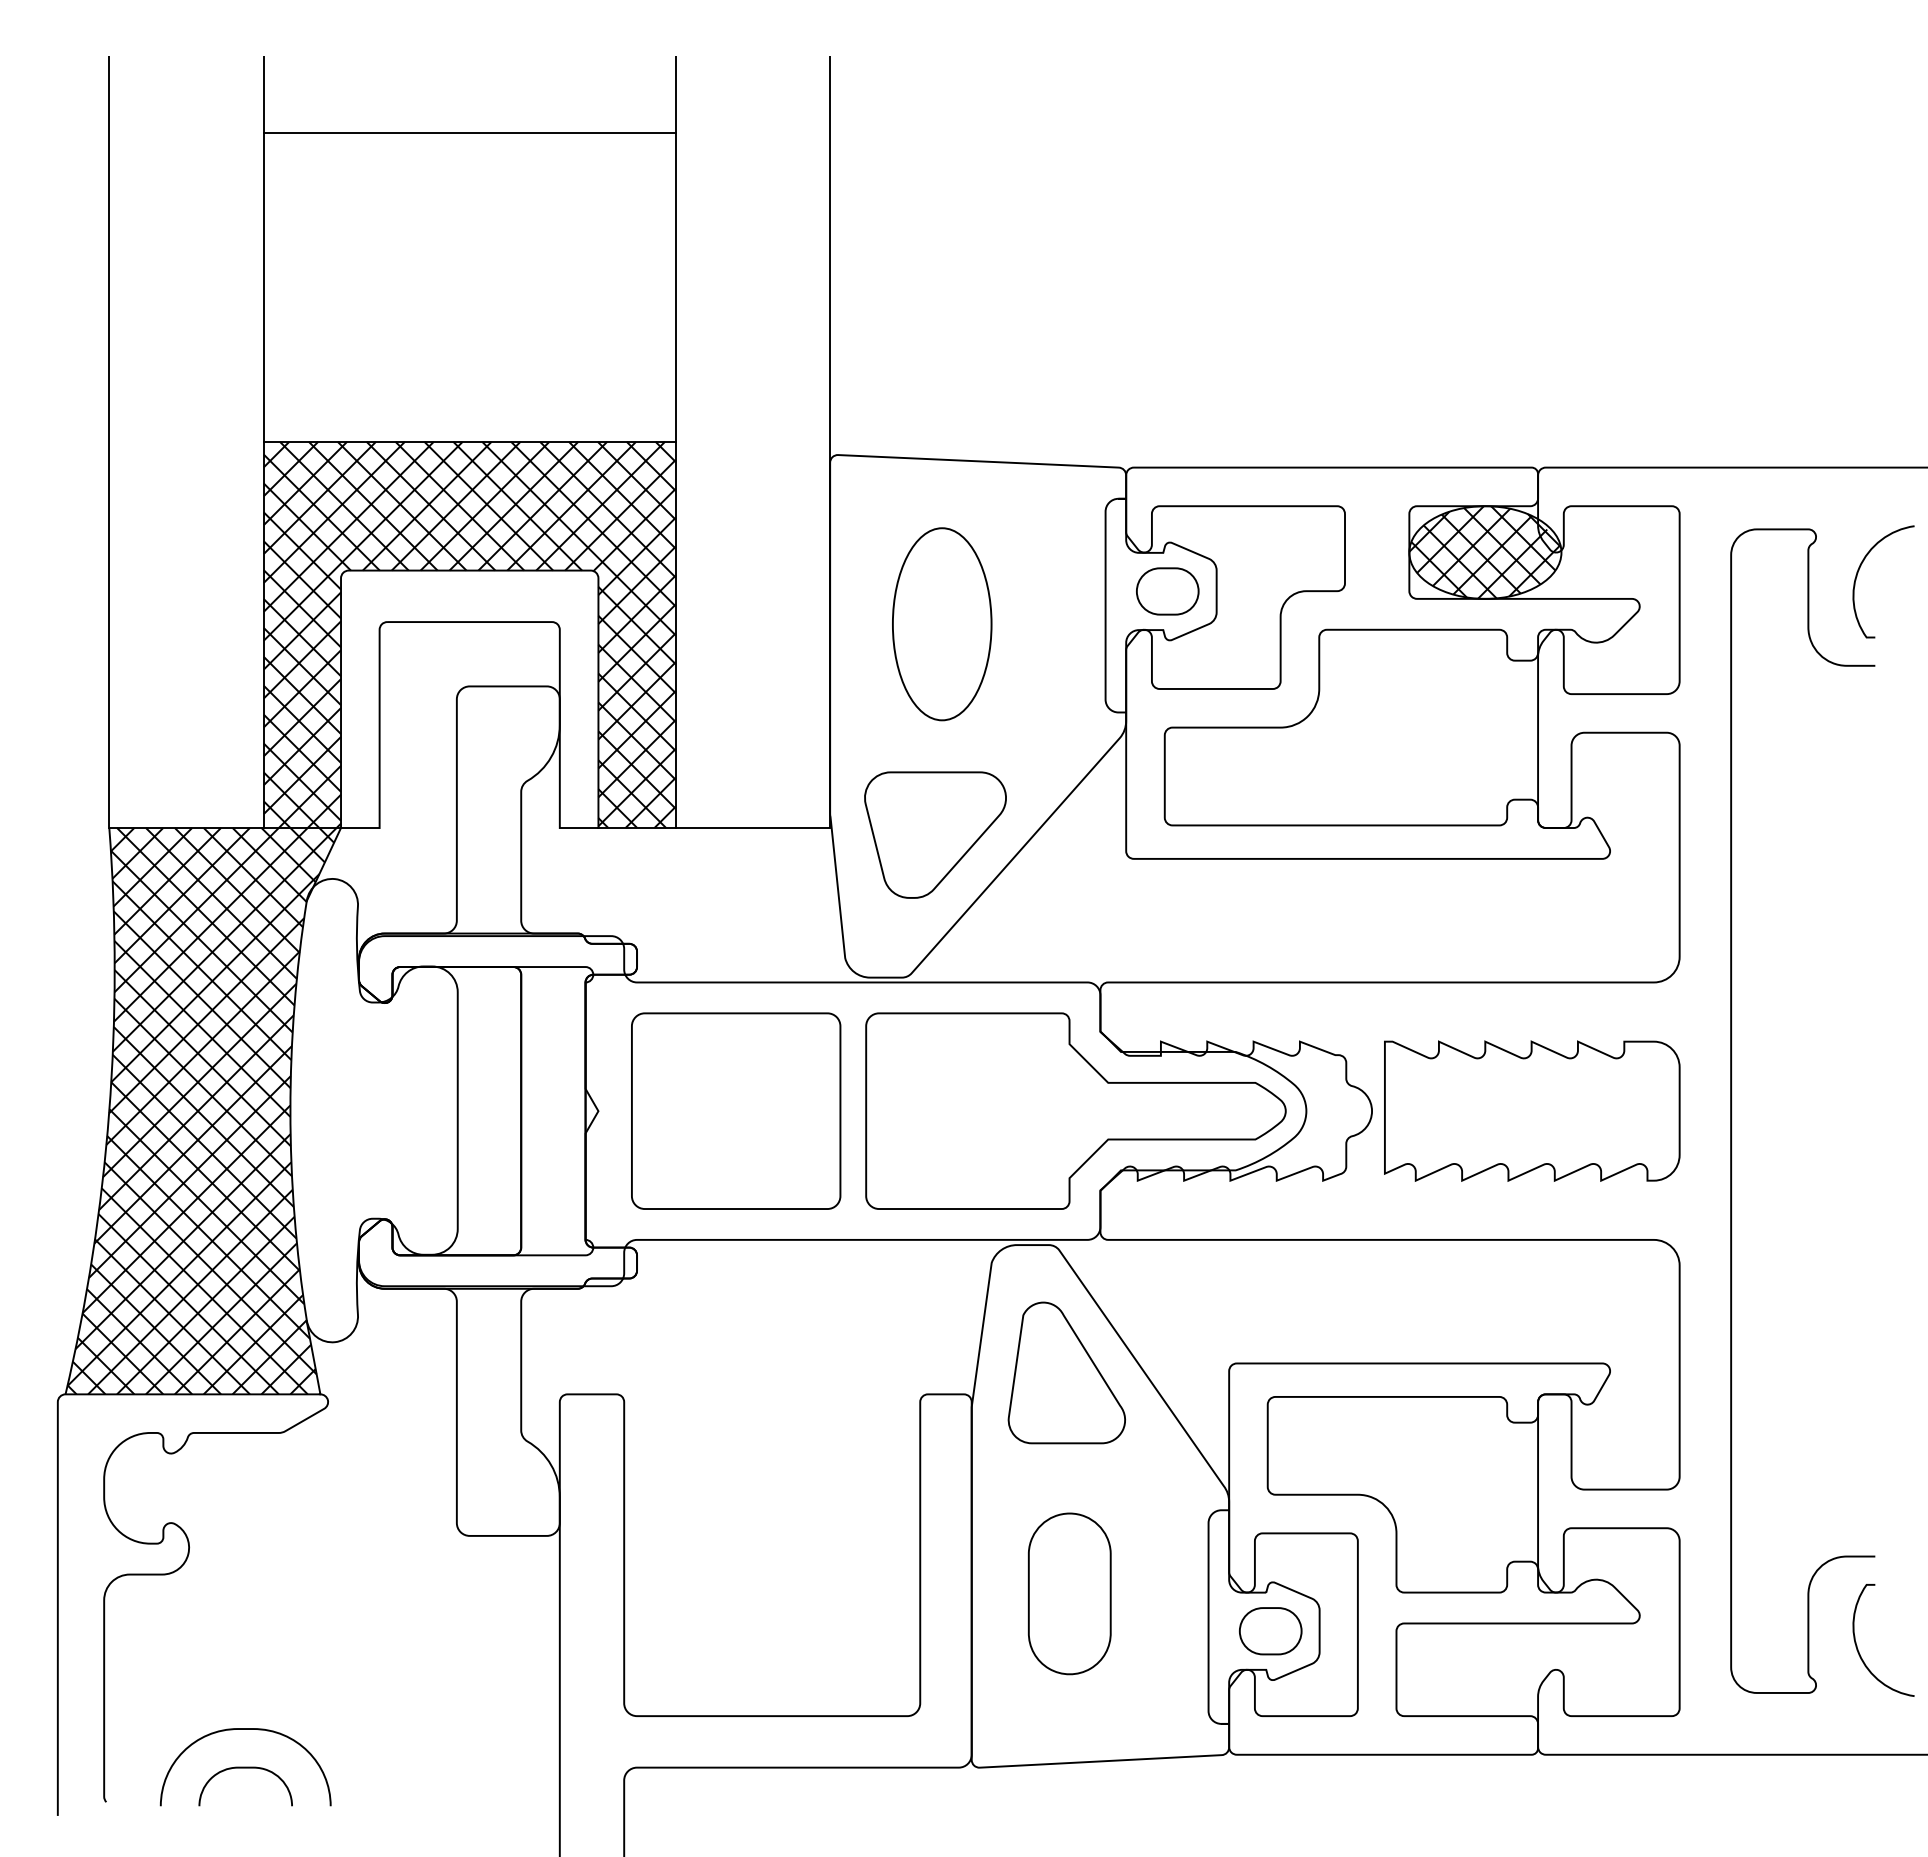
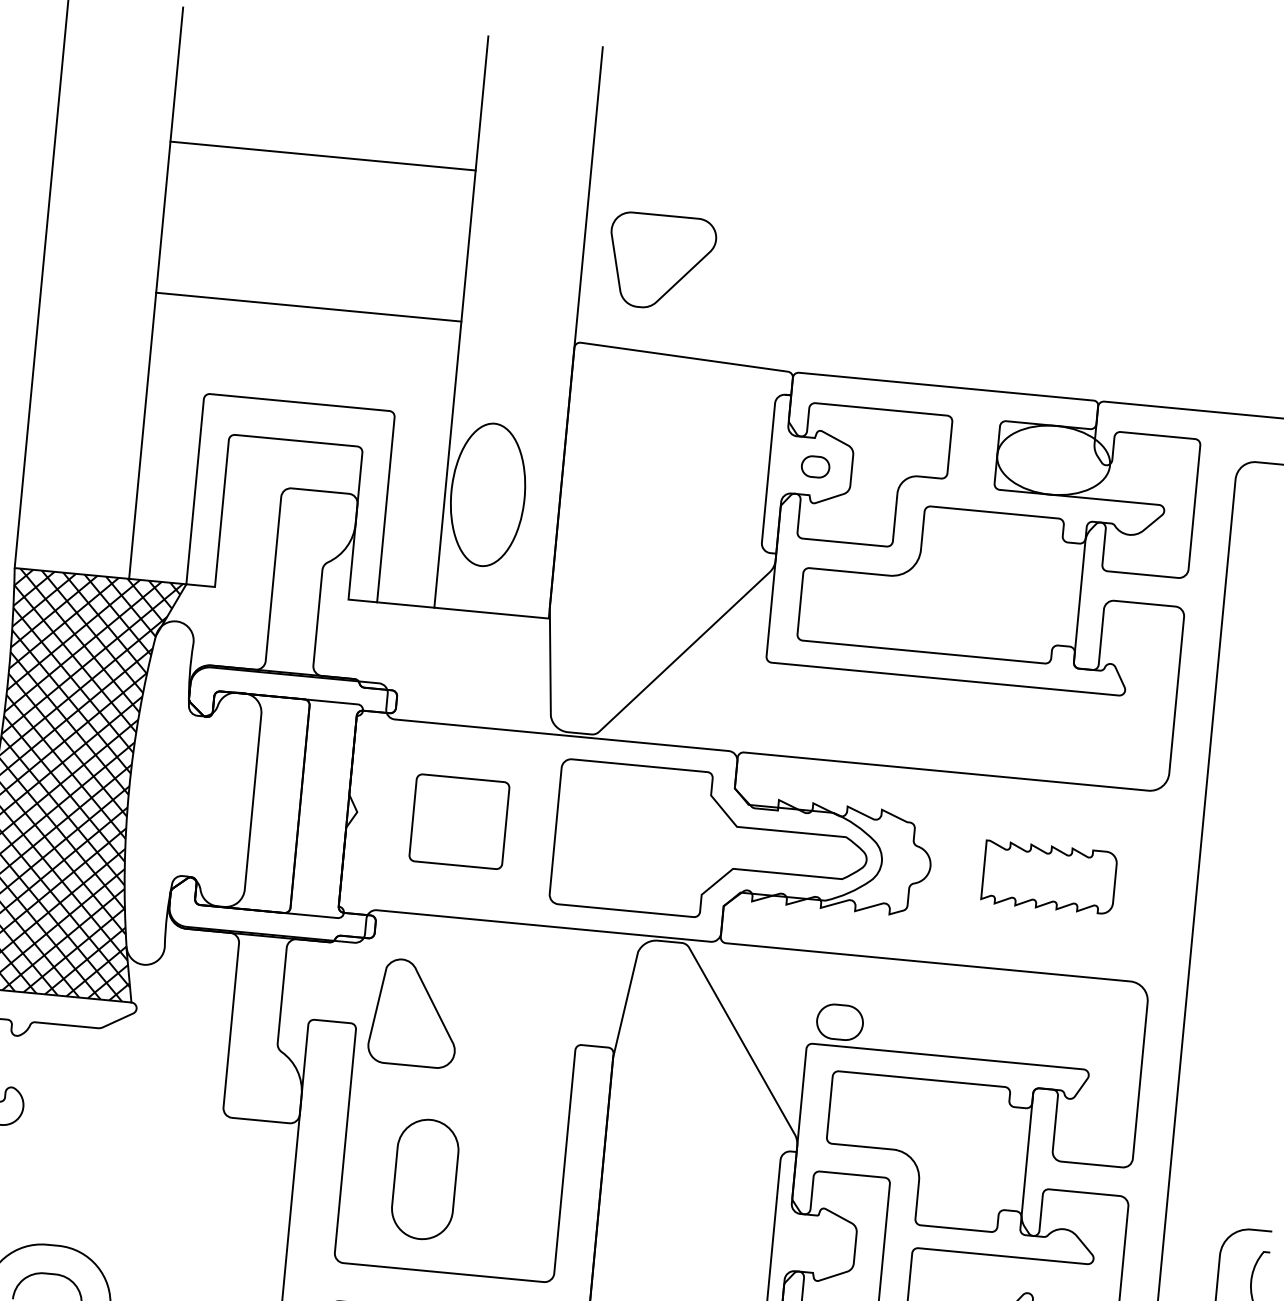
line: (469, 132) -> (322, 155), moved
hatch: (1484, 552) -> (1053, 460), removed
part: (1167, 591) -> (815, 466), size x0.6
part: (942, 624) -> (488, 495), moved
hatch: (469, 634) -> (295, 449), removed
part: (935, 834) -> (661, 261), moved
part: (736, 1110) -> (459, 821), size x0.6
part: (1532, 1110) -> (1049, 877), size x0.6
part: (1066, 1372) -> (414, 1012), moved
part: (1069, 1593) -> (425, 1179), moved
part: (1270, 1631) -> (839, 1022), moved

